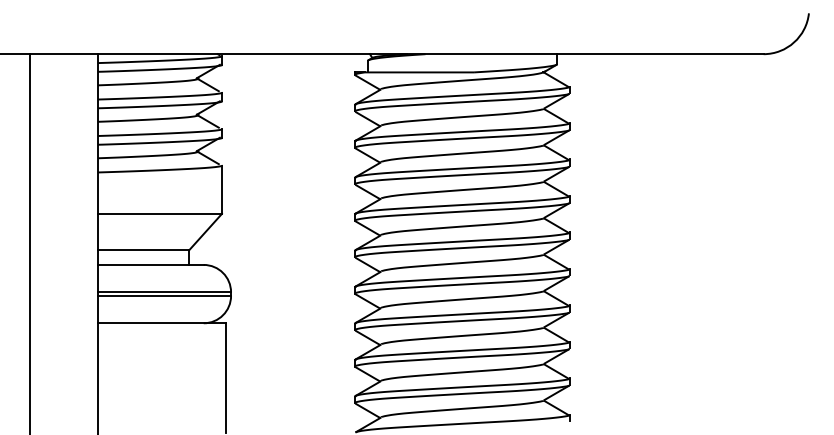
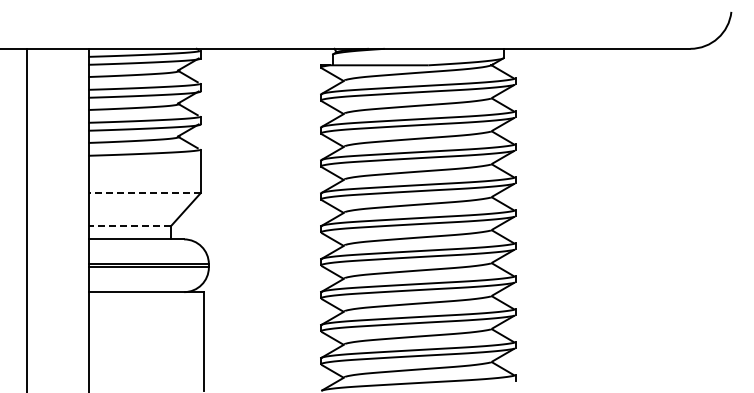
line: (159, 214) -> (144, 193), solid -> dashed
line: (143, 250) -> (129, 226), solid -> dashed

